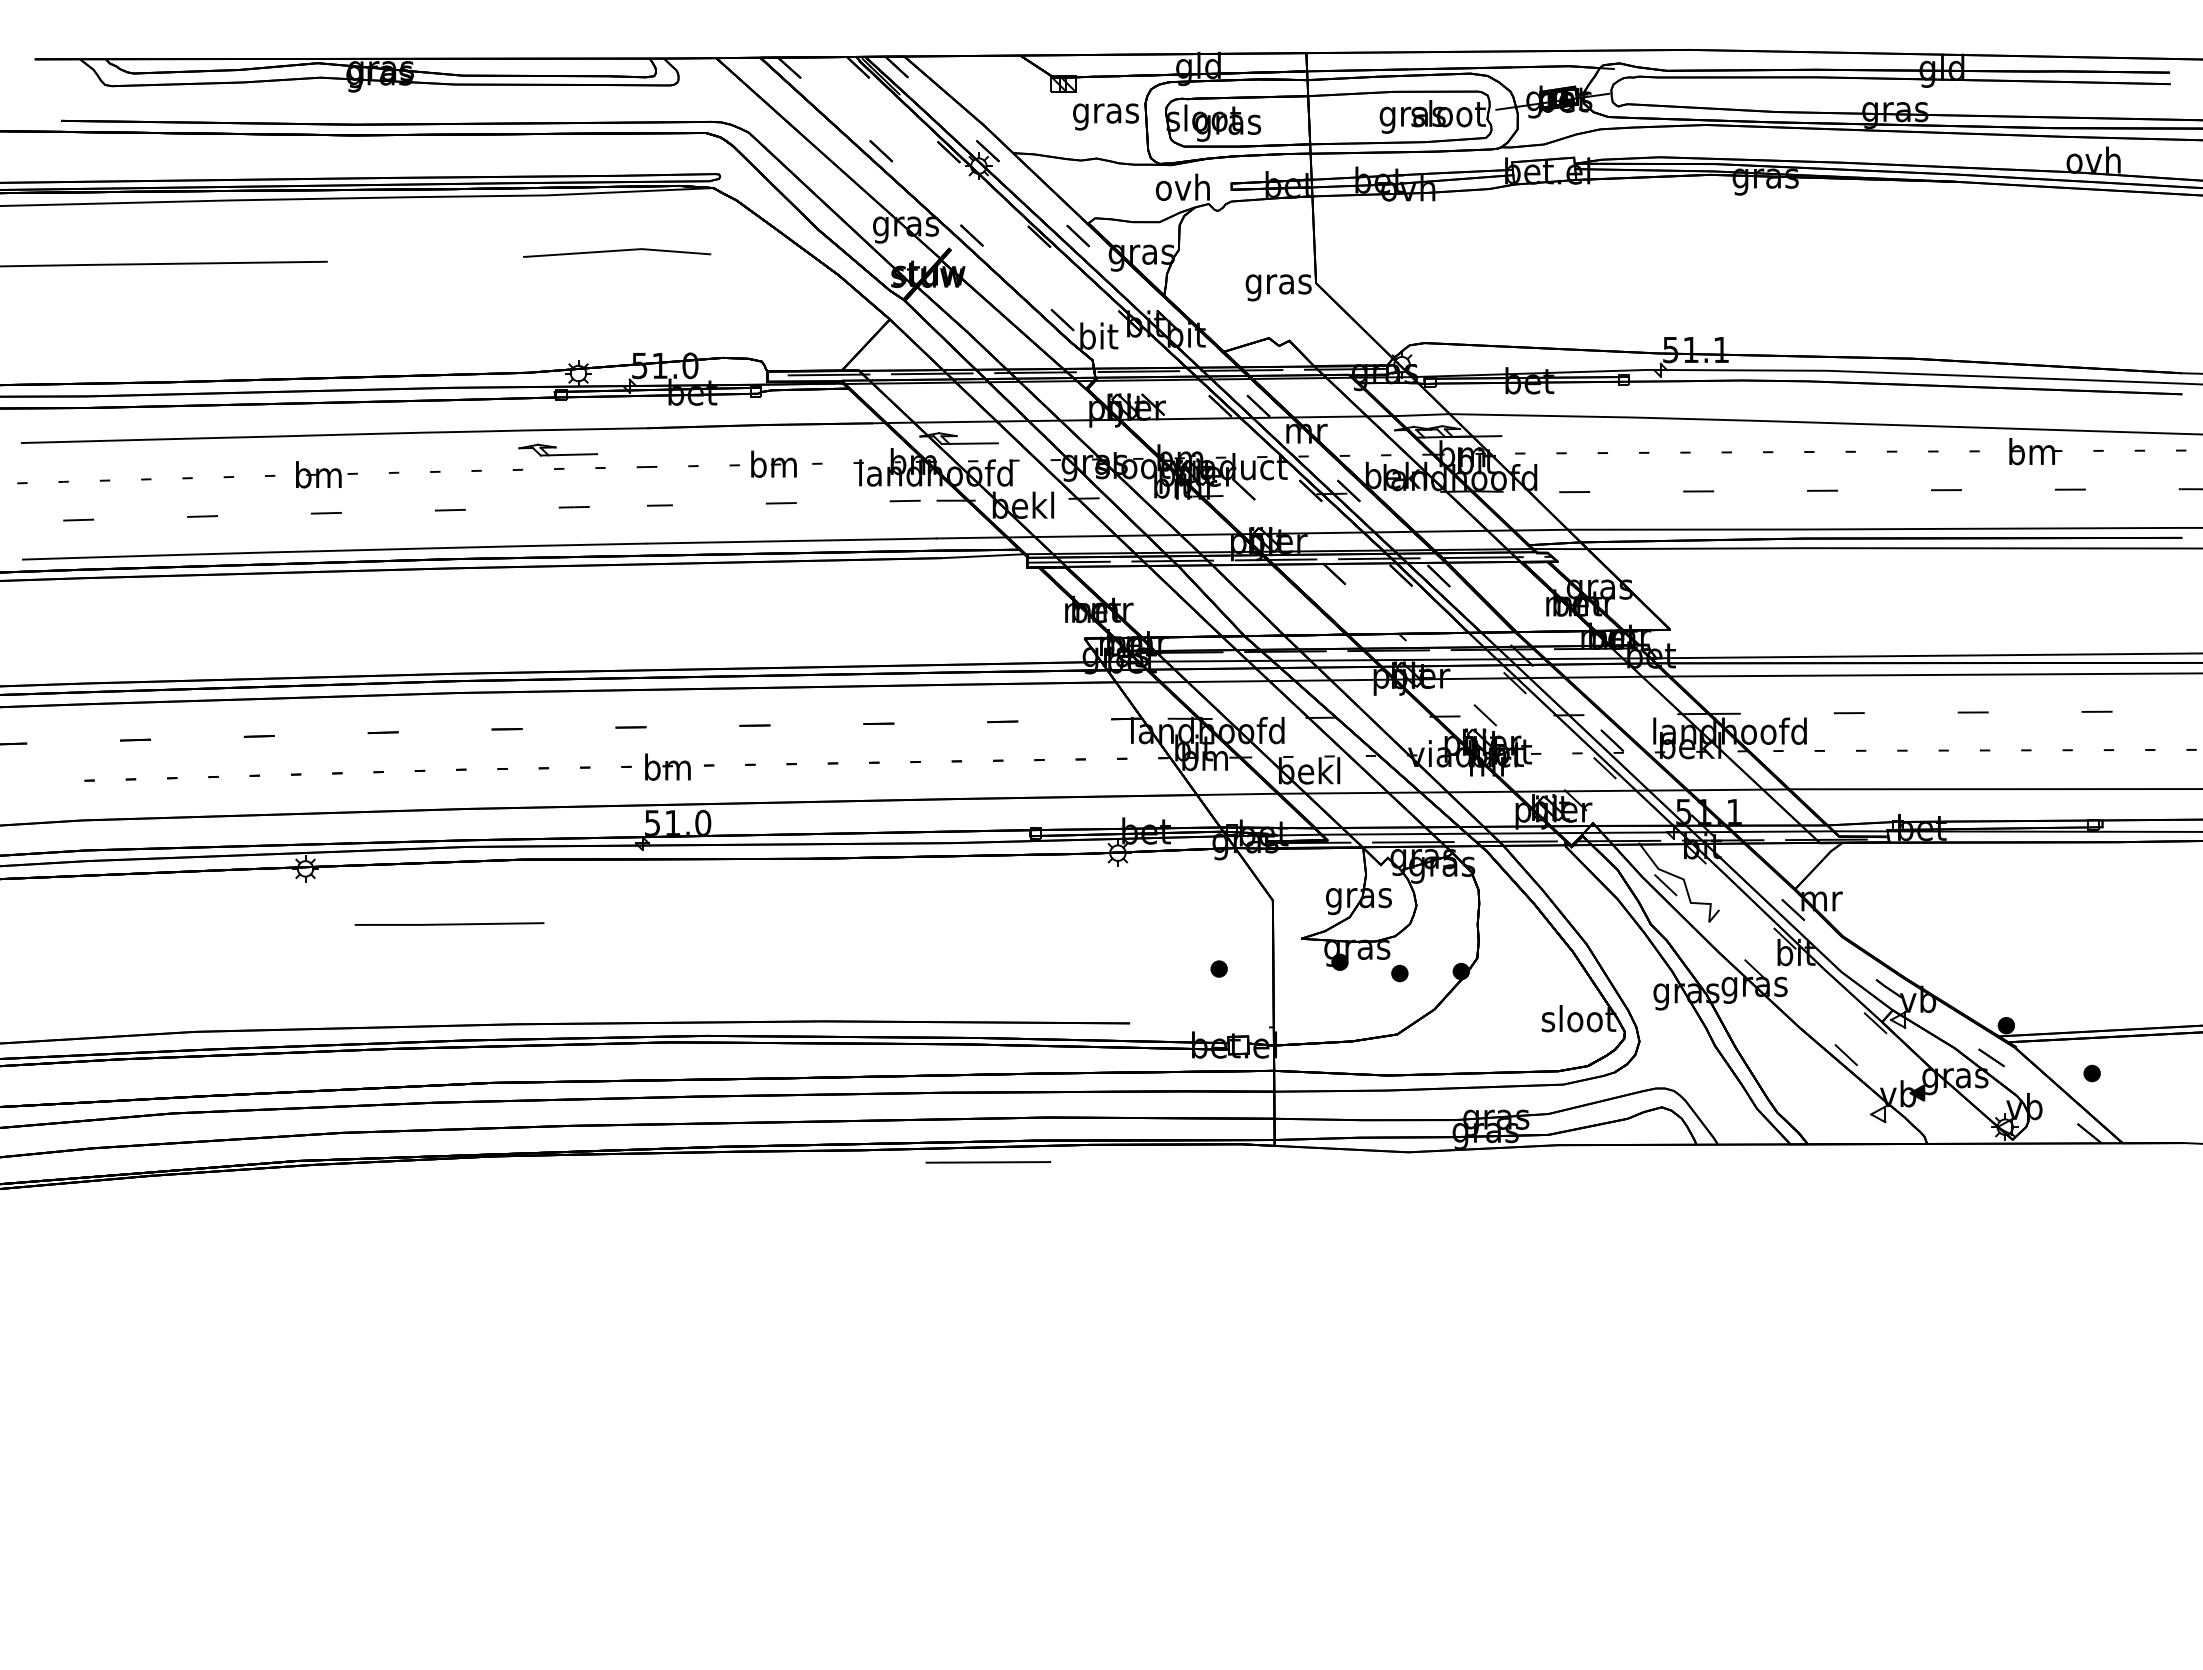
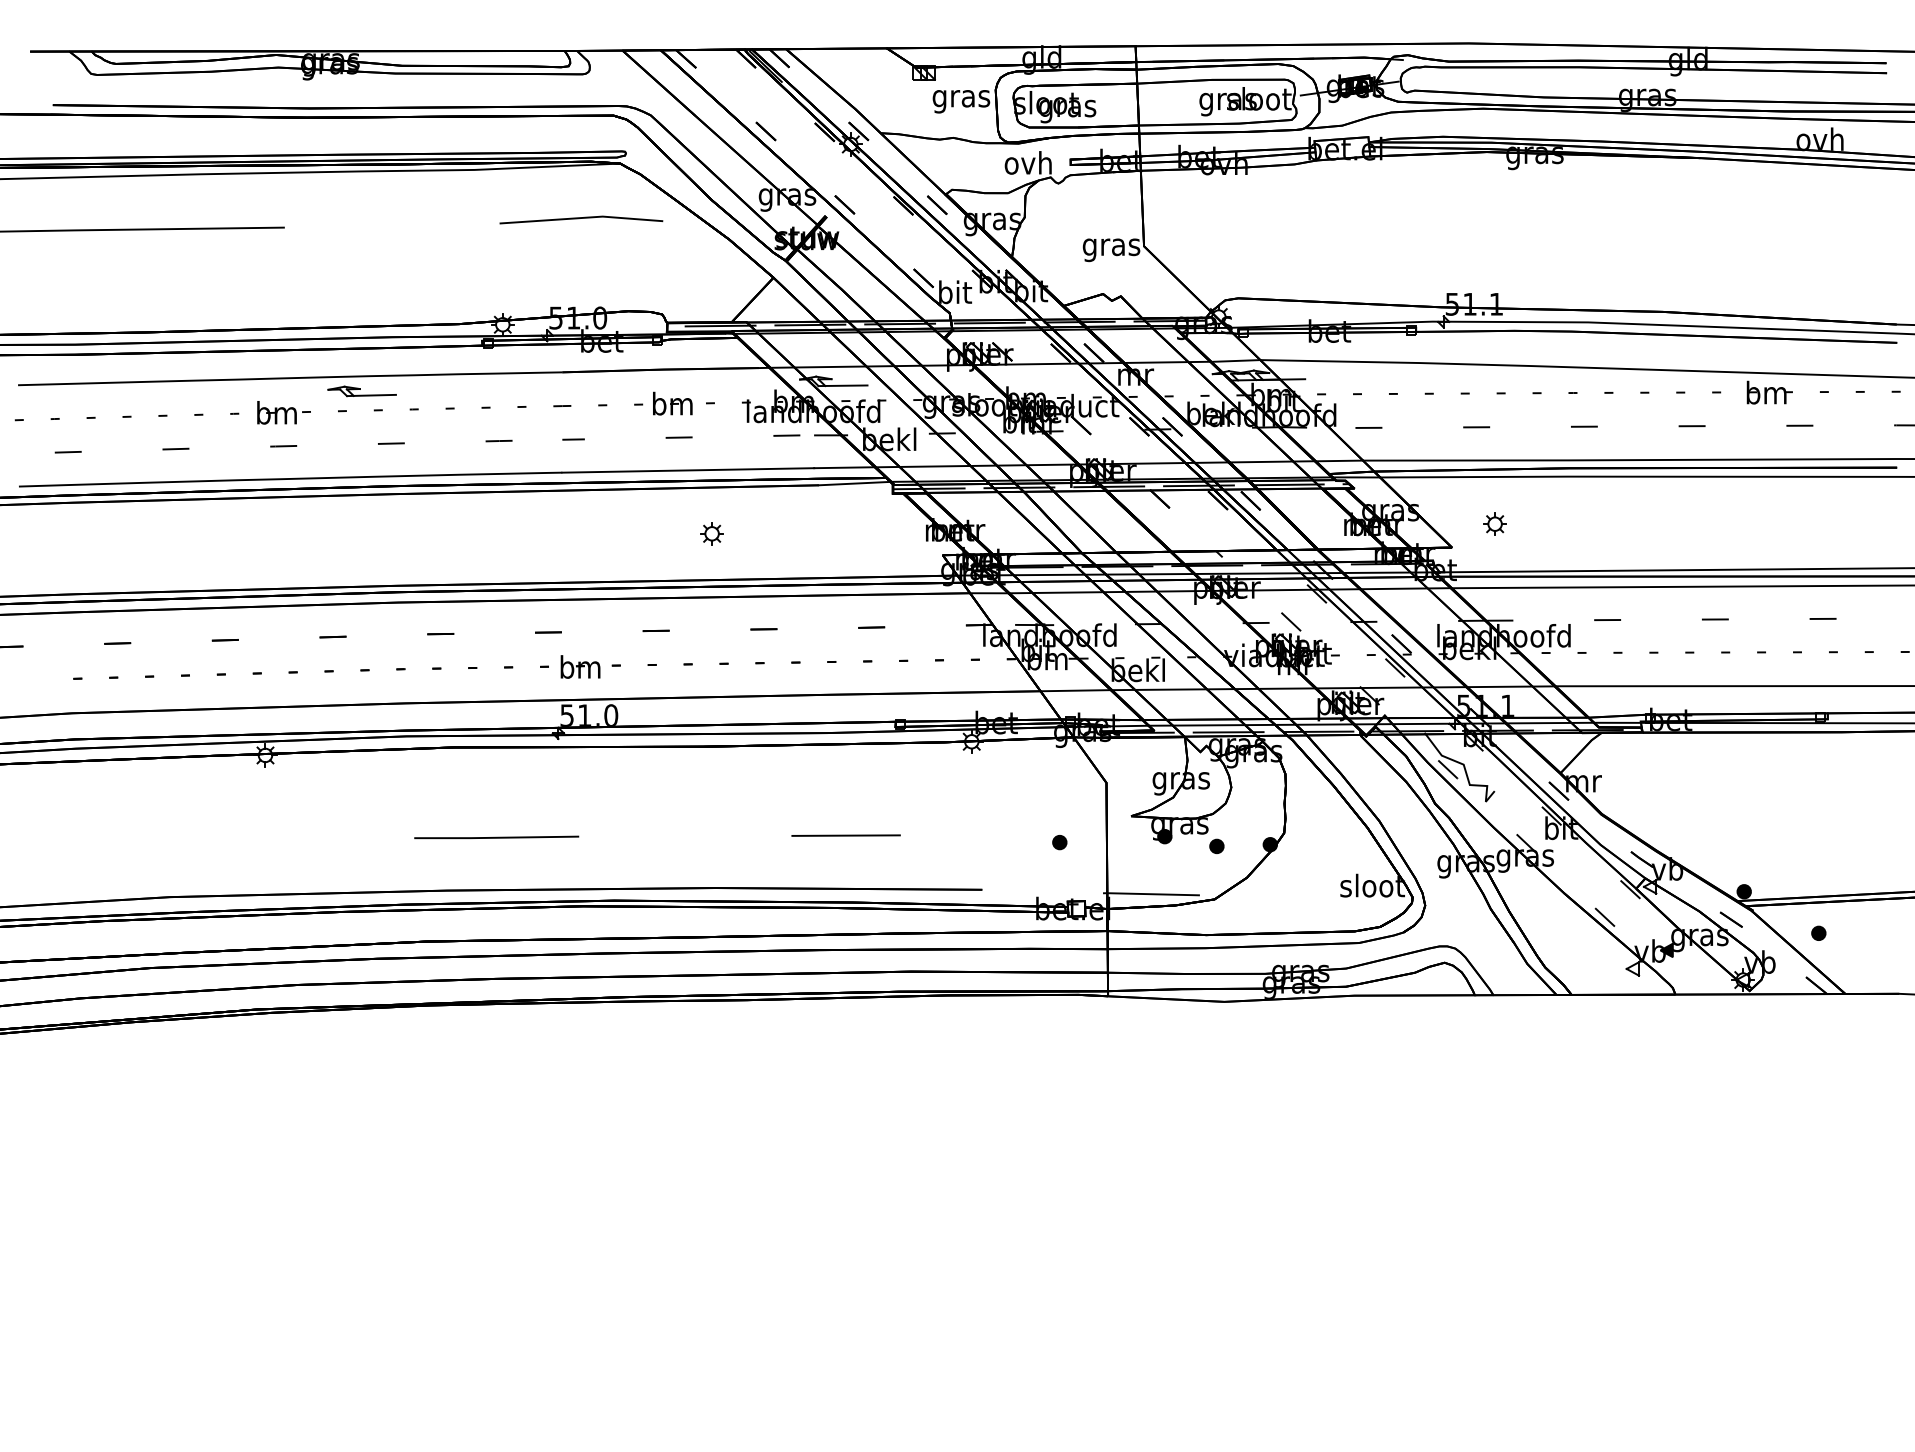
line: (617, 251) -> (581, 218), moved
part: (557, 450) -> (361, 391), moved
part: (1719, 602) -> (1494, 523), added
part: (818, 613) -> (711, 533), added
line: (449, 924) -> (496, 837), moved
line: (1325, 1028) -> (1152, 894), added
line: (987, 1162) -> (845, 835), moved

